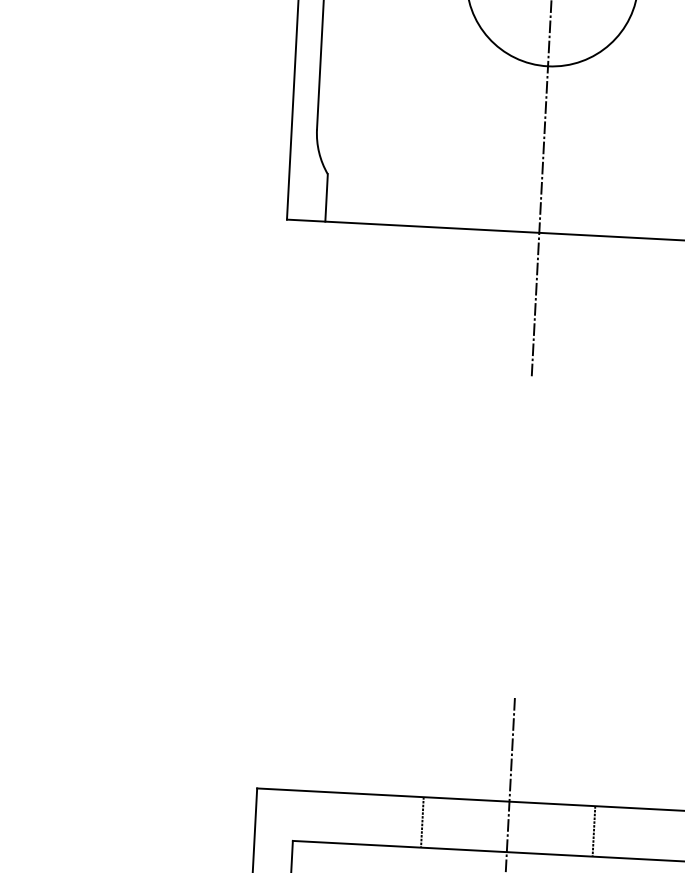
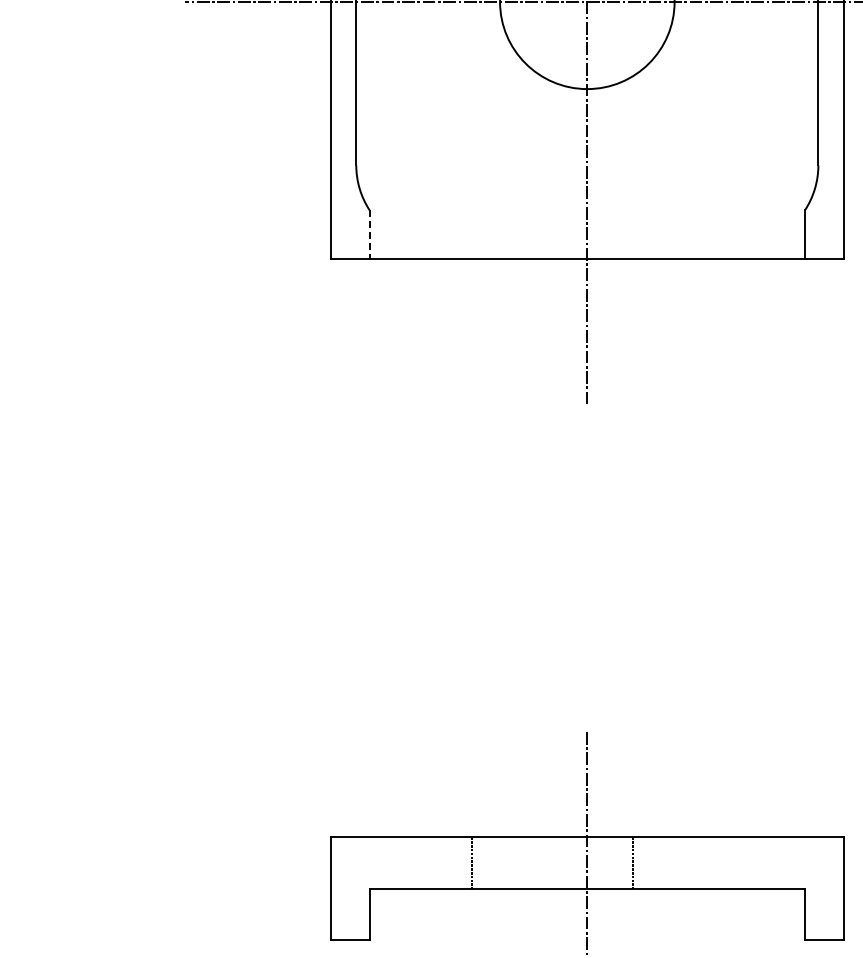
line: (326, 198) -> (369, 234), solid -> dashed
line: (422, 821) -> (472, 862), moved
line: (593, 830) -> (632, 862), moved

